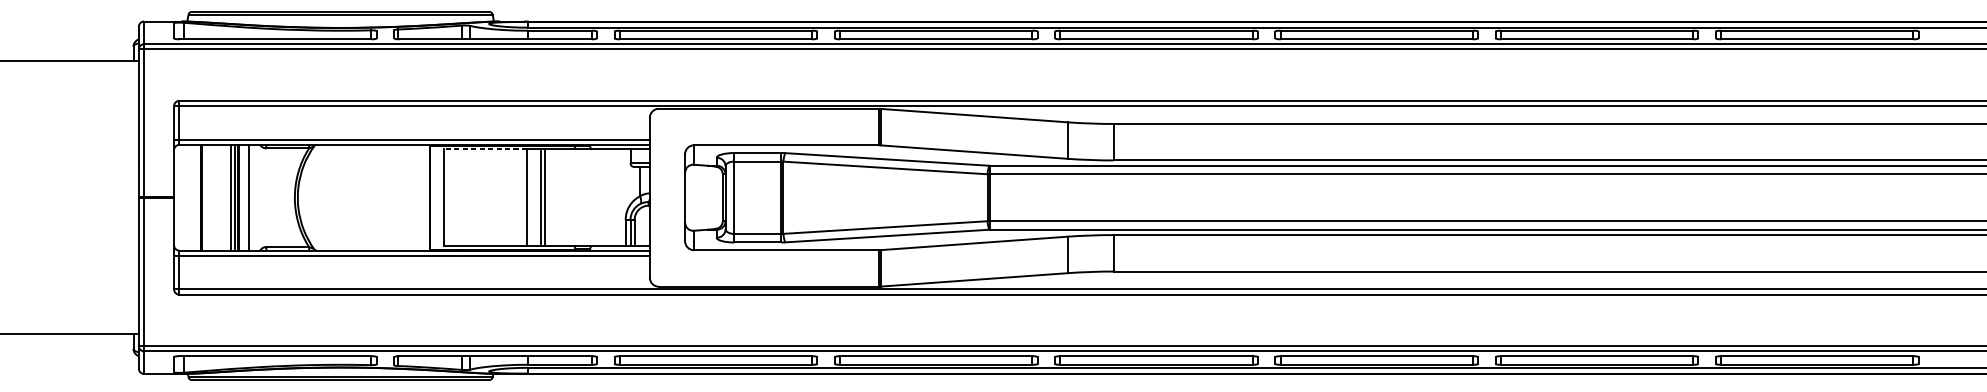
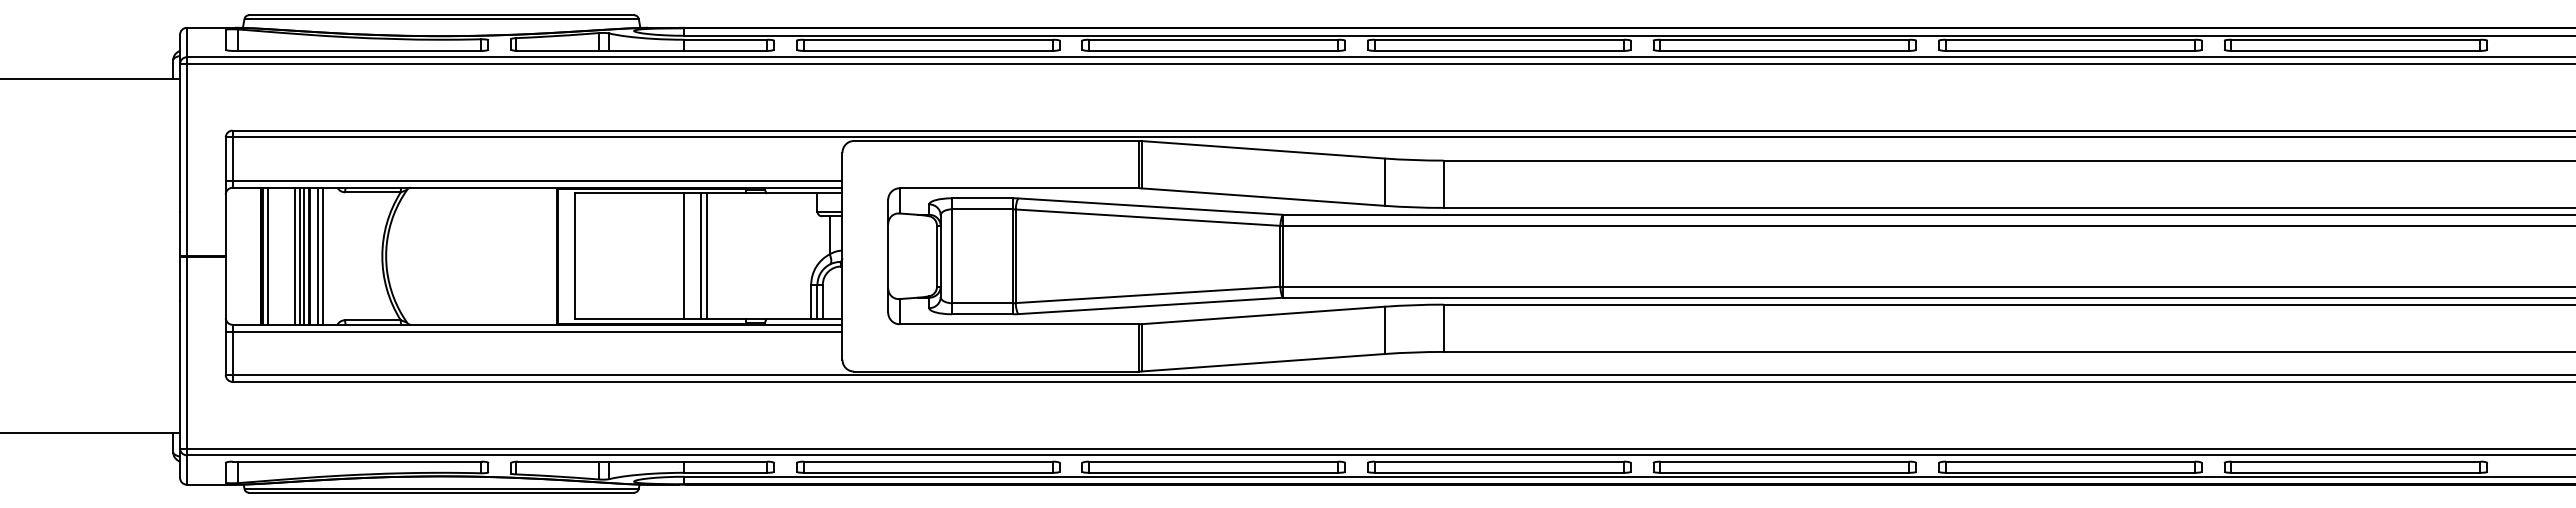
line: (485, 149) -> (629, 193), dashed -> solid
line: (206, 197) -> (267, 255), added
line: (227, 197) -> (294, 255), added
line: (245, 197) -> (318, 255), added

